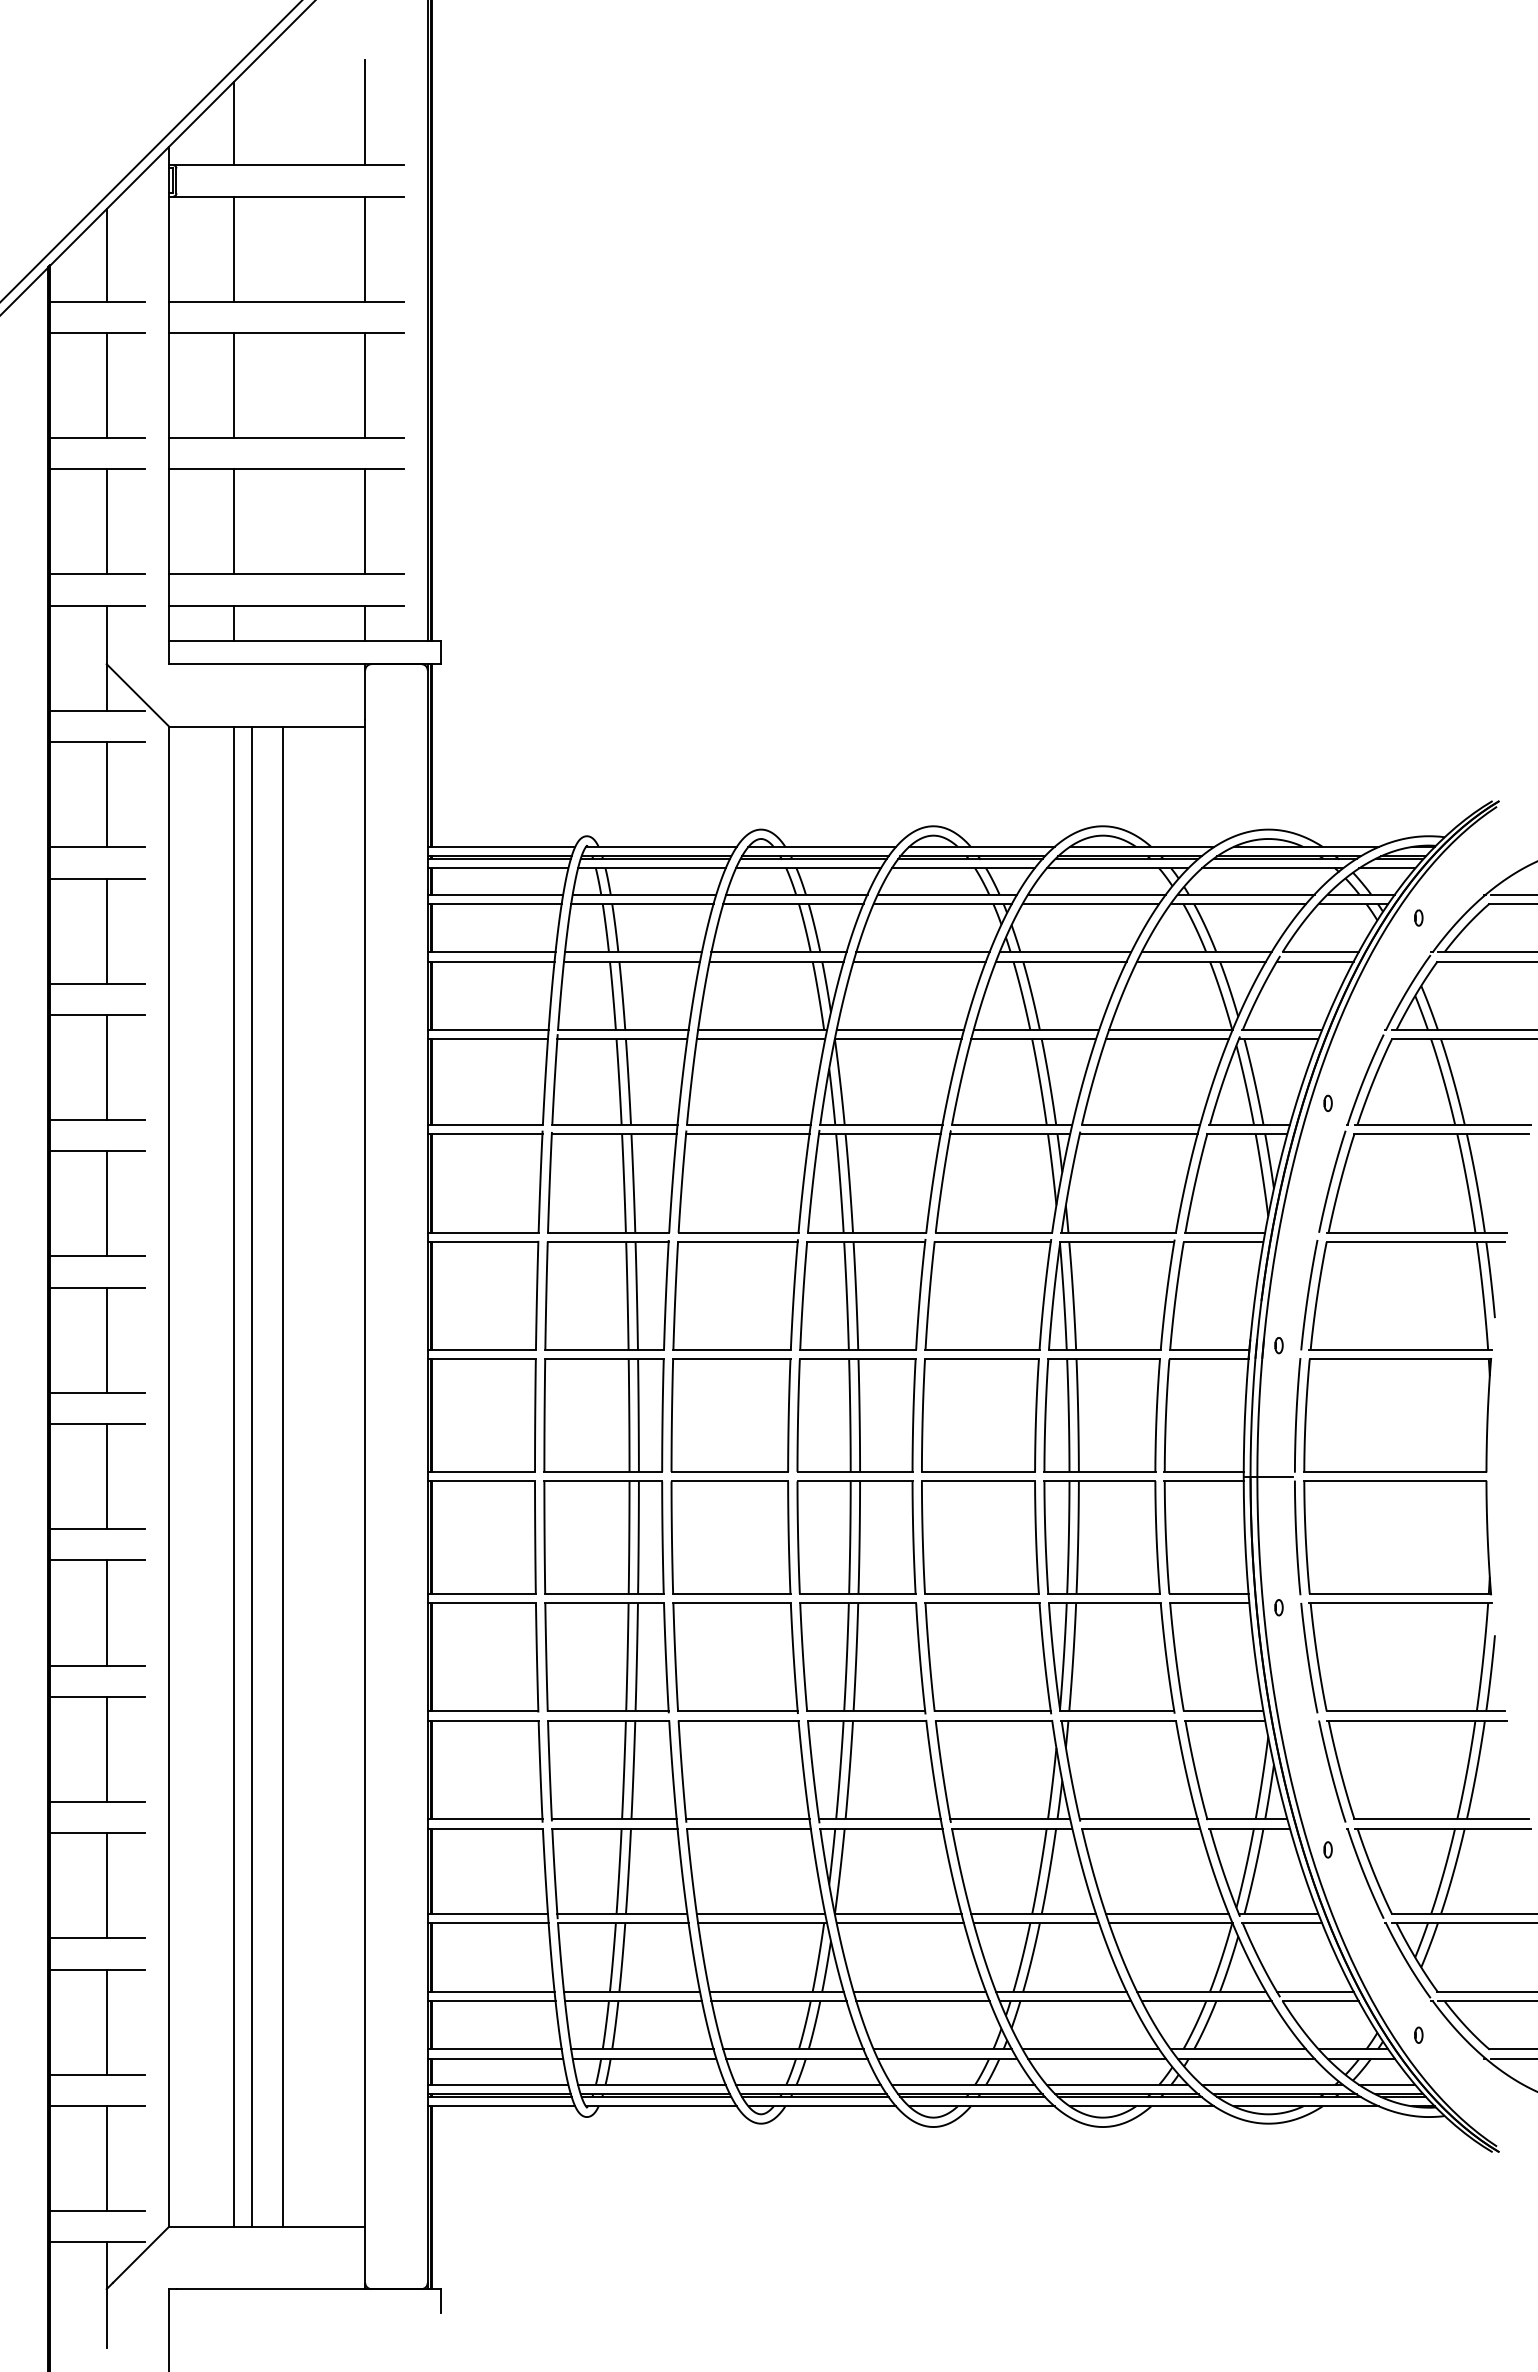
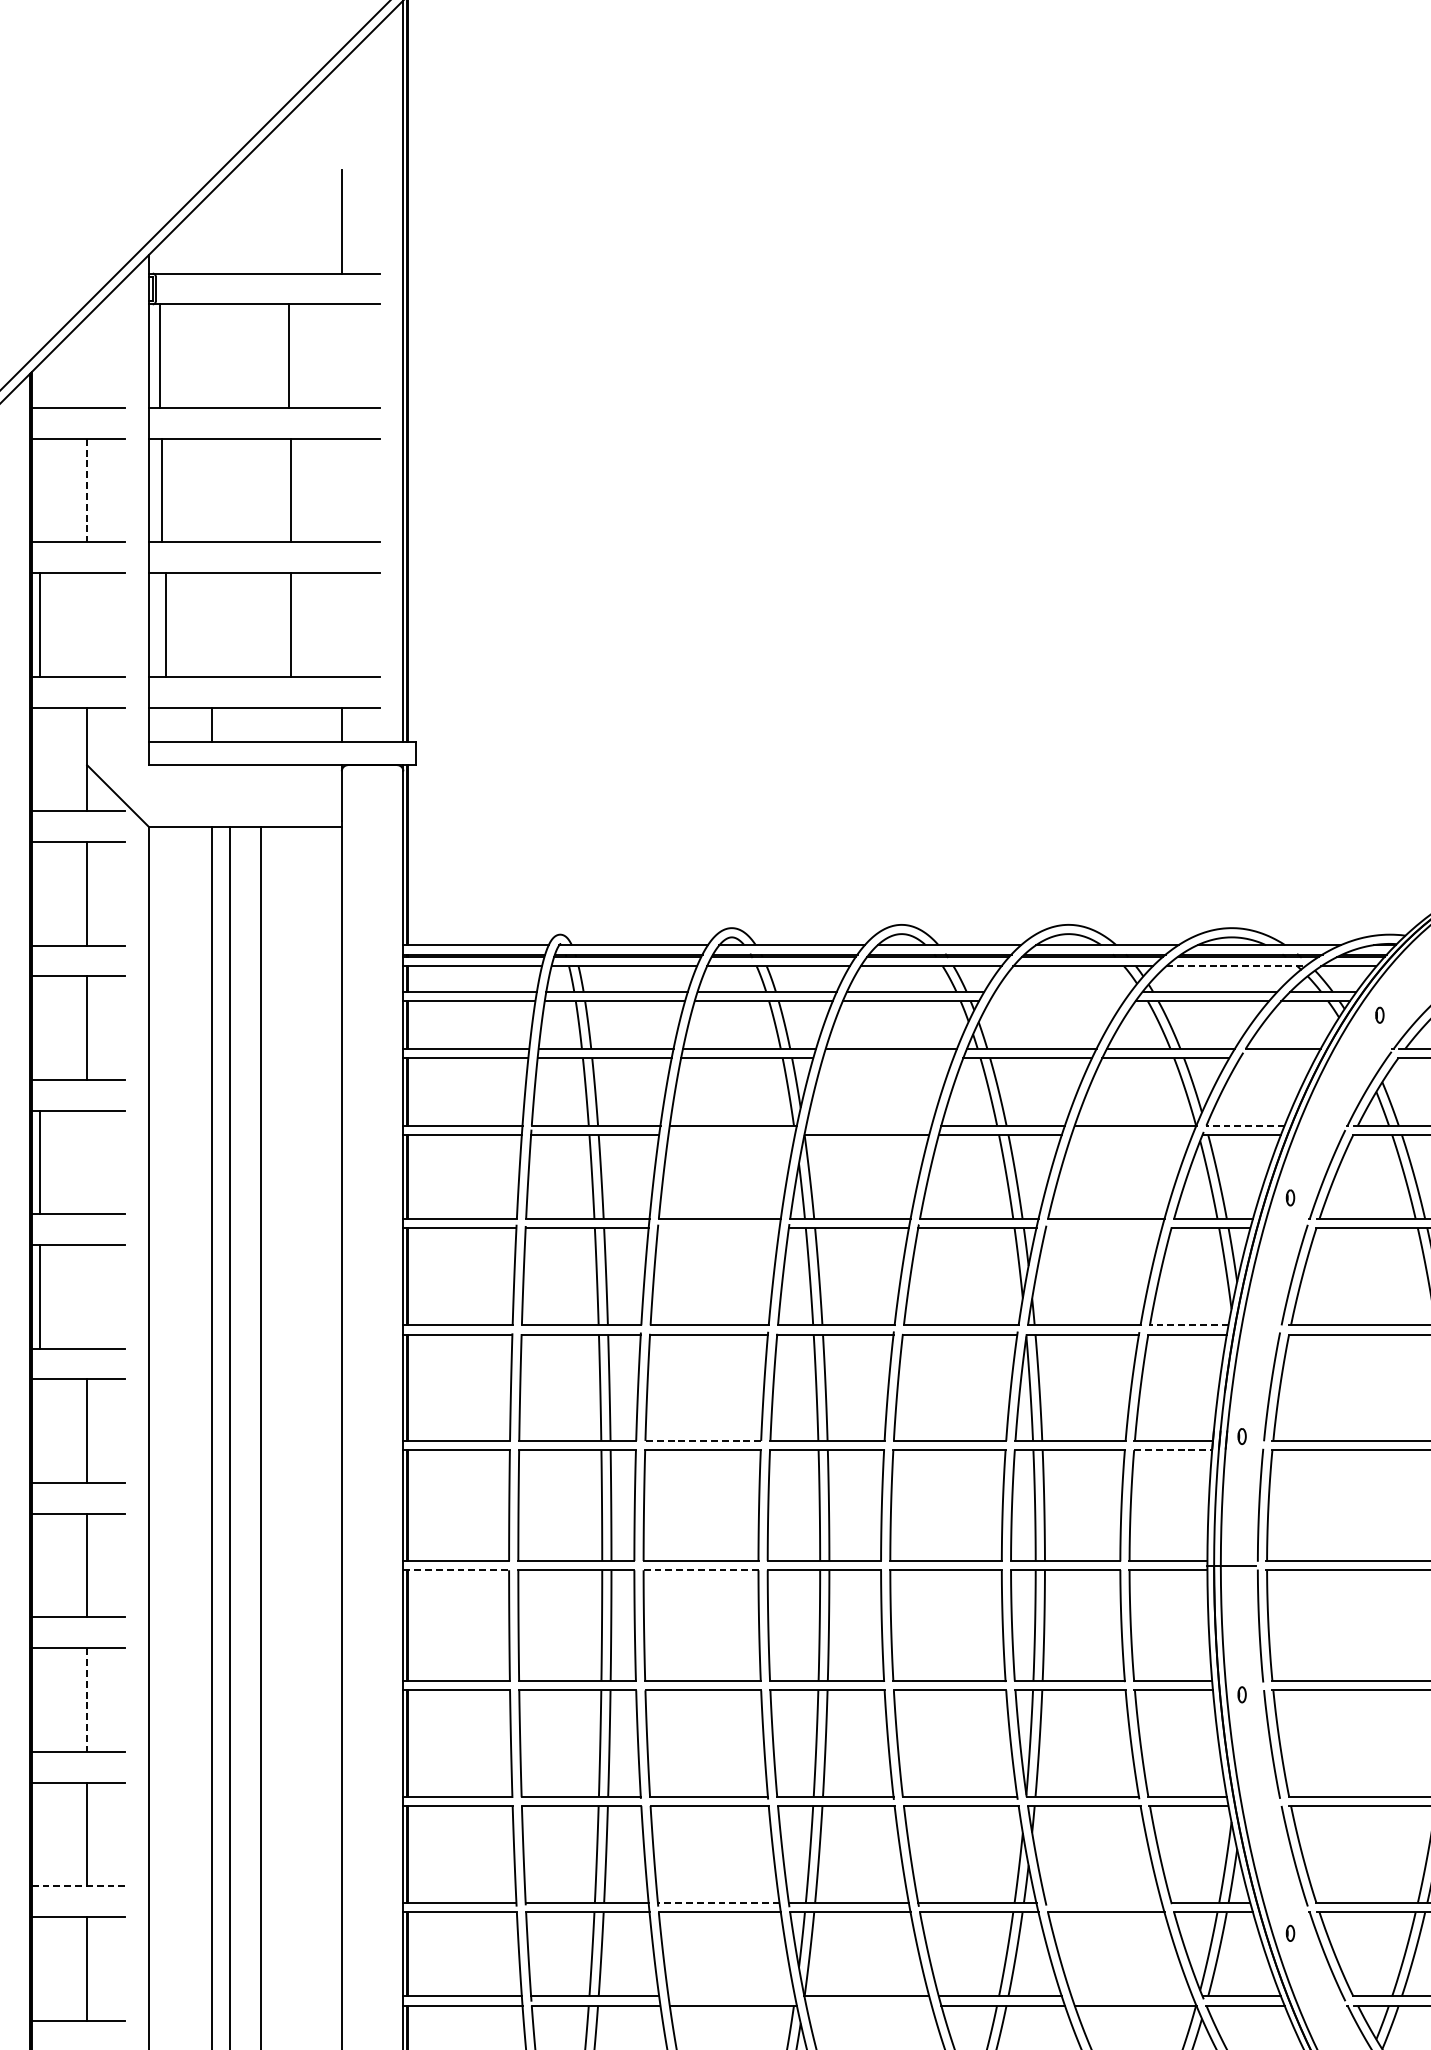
line: (233, 123) -> (212, 232), removed
line: (233, 248) -> (159, 355), moved
line: (365, 248) -> (288, 355), moved
line: (106, 255) -> (86, 362), removed
line: (106, 385) -> (86, 490), solid -> dashed
line: (233, 385) -> (161, 490), moved
line: (365, 385) -> (290, 490), moved
line: (106, 521) -> (39, 624), moved
line: (233, 521) -> (165, 624), moved
line: (365, 521) -> (290, 624), moved
line: (1272, 868) -> (1235, 966), solid -> dashed
line: (1097, 894) -> (1063, 992), removed
line: (1090, 903) -> (1056, 1000), removed
line: (919, 961) -> (887, 1058), removed
line: (1314, 961) -> (1277, 1058), removed
line: (900, 1030) -> (869, 1126), removed
line: (1282, 1030) -> (1245, 1126), solid -> dashed
line: (760, 1039) -> (731, 1134), removed
line: (1166, 1039) -> (1131, 1134), removed
line: (106, 1067) -> (39, 1162), moved
line: (747, 1134) -> (718, 1228), removed
line: (1138, 1134) -> (1103, 1228), removed
line: (106, 1203) -> (39, 1296), moved
line: (1224, 1232) -> (1188, 1325), solid -> dashed
line: (732, 1350) -> (703, 1441), solid -> dashed
line: (1209, 1359) -> (1173, 1450), solid -> dashed
line: (481, 1481) -> (456, 1570), solid -> dashed
line: (730, 1481) -> (701, 1570), solid -> dashed
line: (106, 1613) -> (86, 1700), solid -> dashed
line: (97, 1802) -> (78, 1886), solid -> dashed
line: (747, 1819) -> (718, 1903), solid -> dashed
line: (1138, 1819) -> (1103, 1903), removed
line: (760, 1913) -> (731, 1996), removed
line: (1166, 1913) -> (1131, 1996), removed
line: (900, 1923) -> (869, 2005), removed

